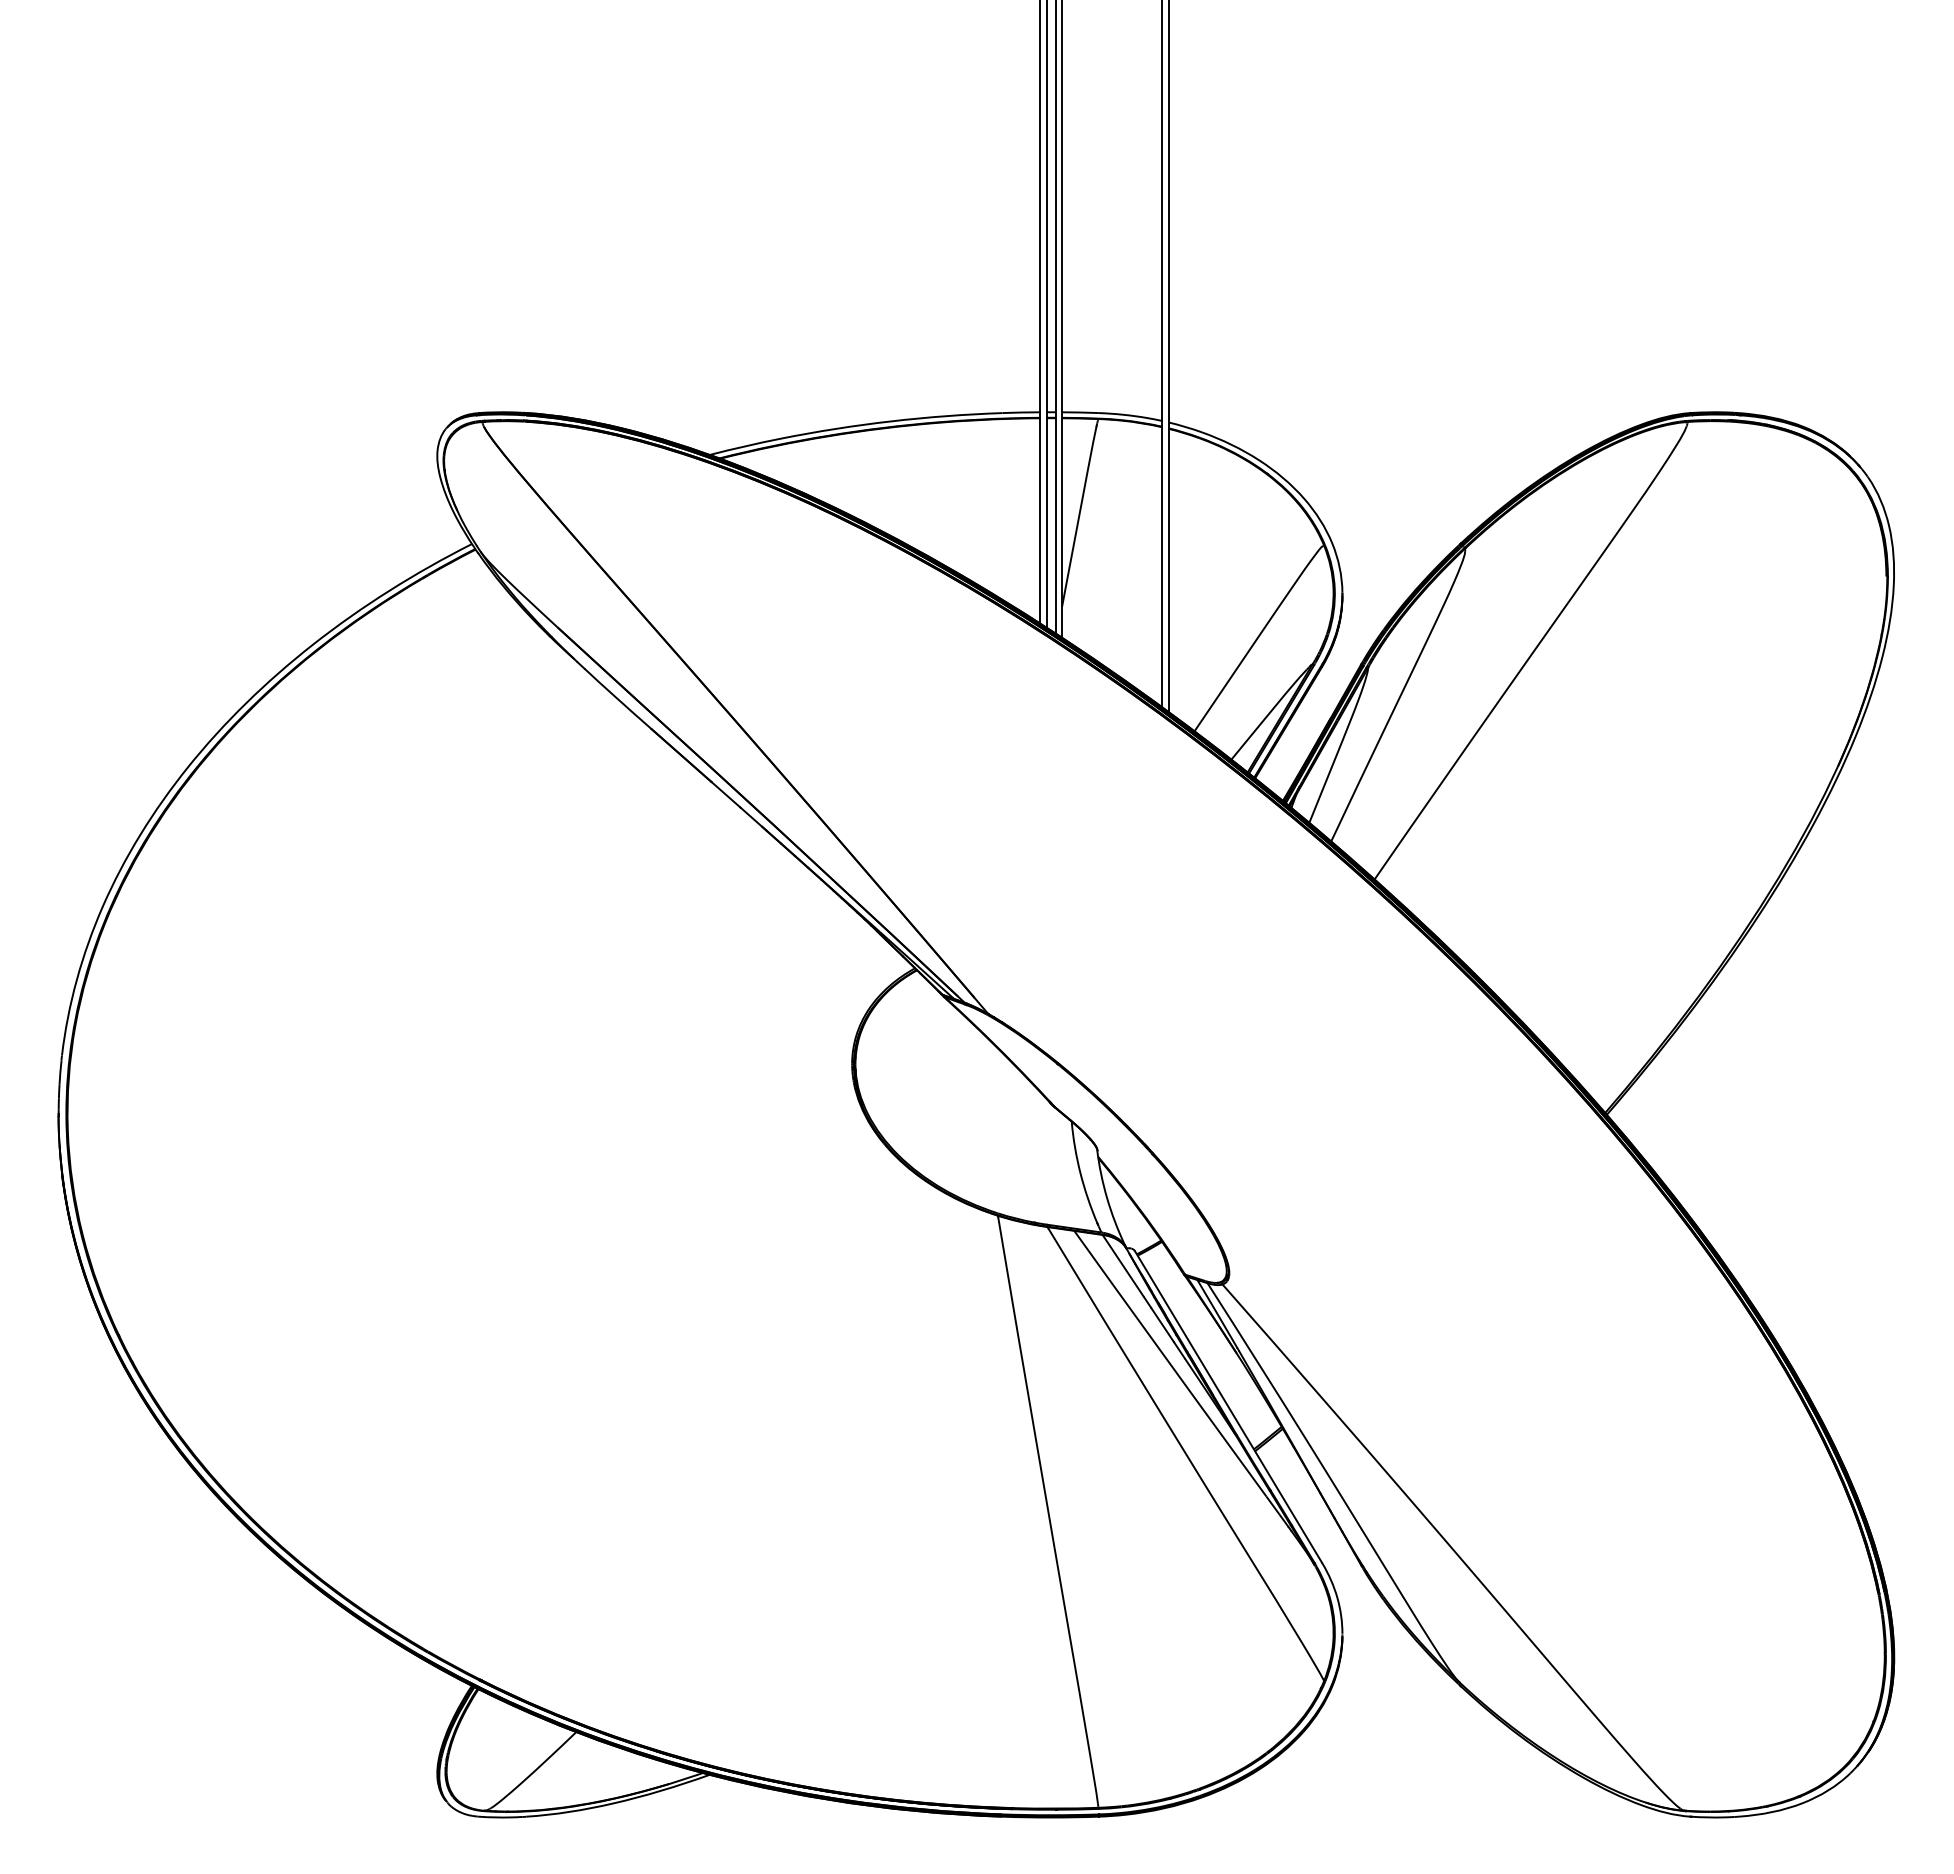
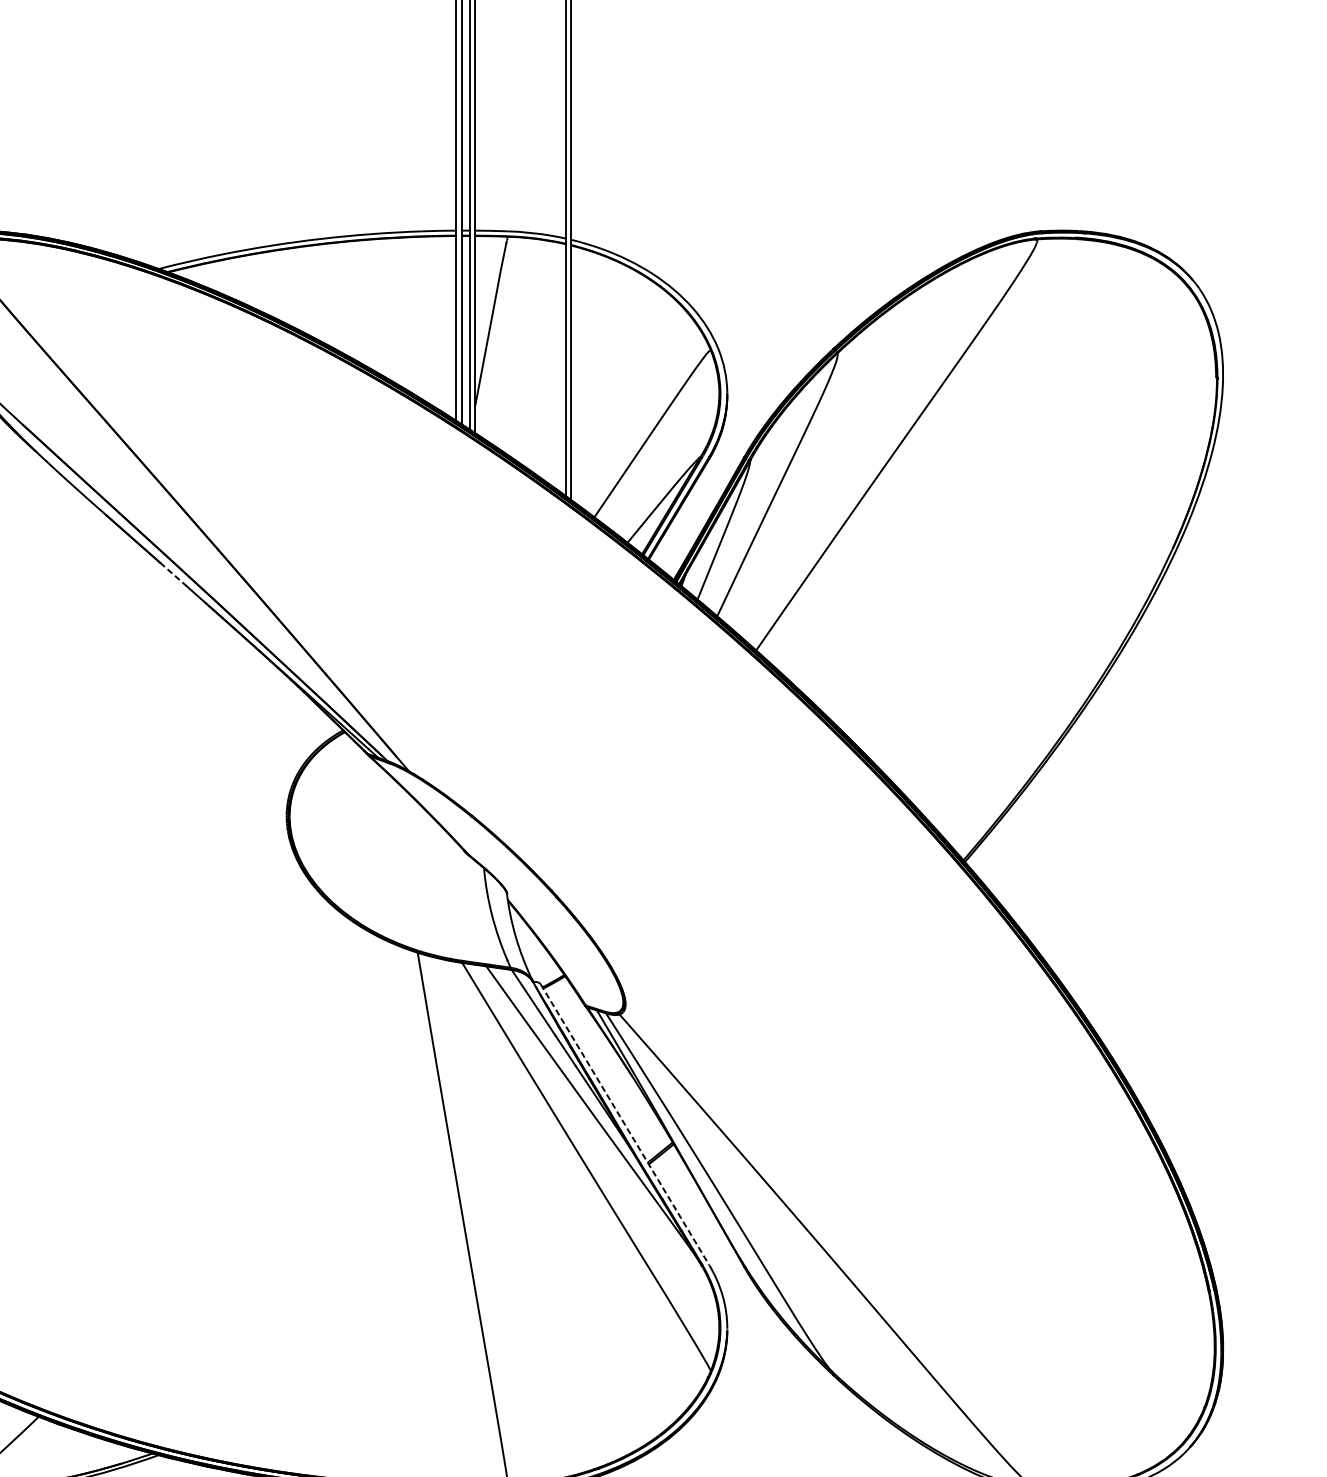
line: (726, 795) -> (173, 575), solid -> dashed
line: (1228, 1406) -> (624, 1124), solid -> dashed

